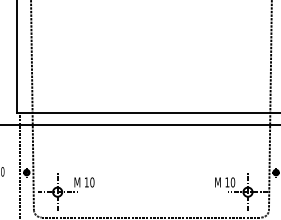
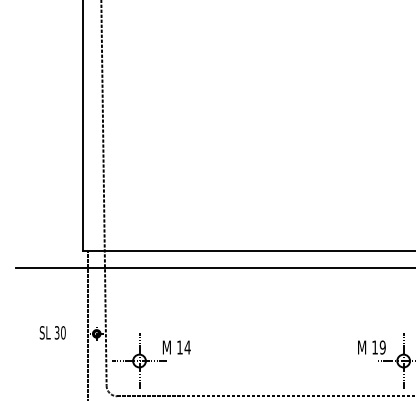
text: (92, 182) -> (187, 347), 10 -> 14
text: (232, 182) -> (382, 347), 10 -> 19

